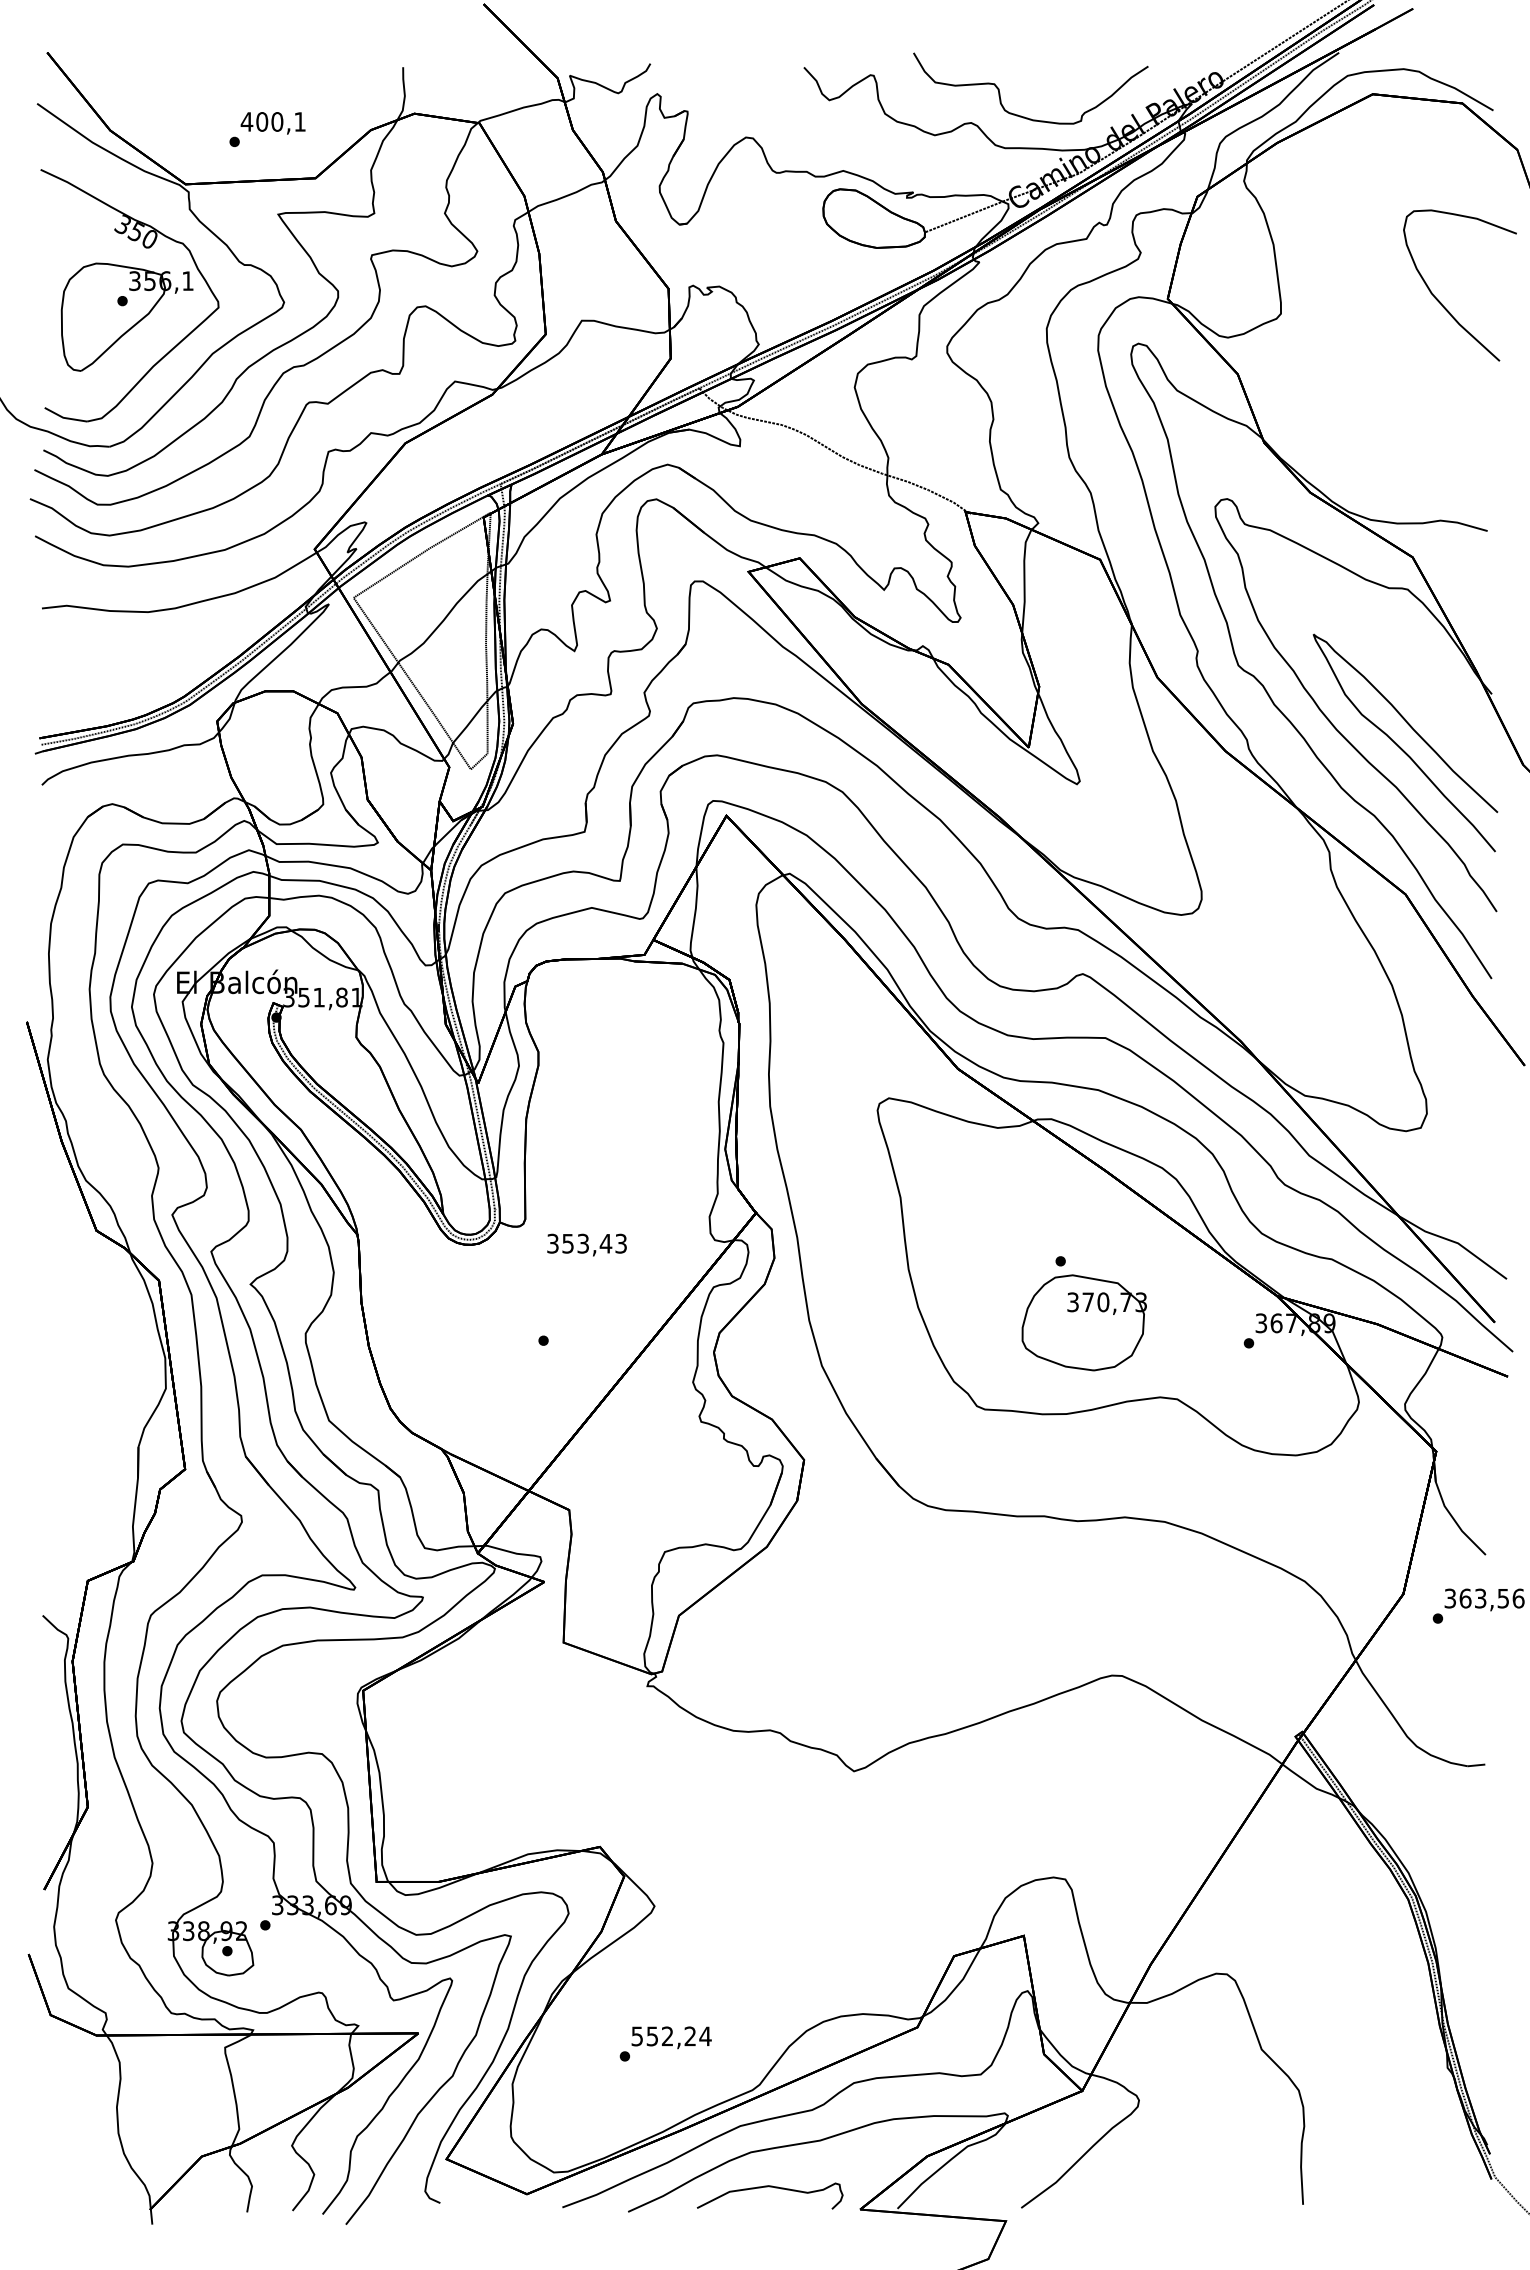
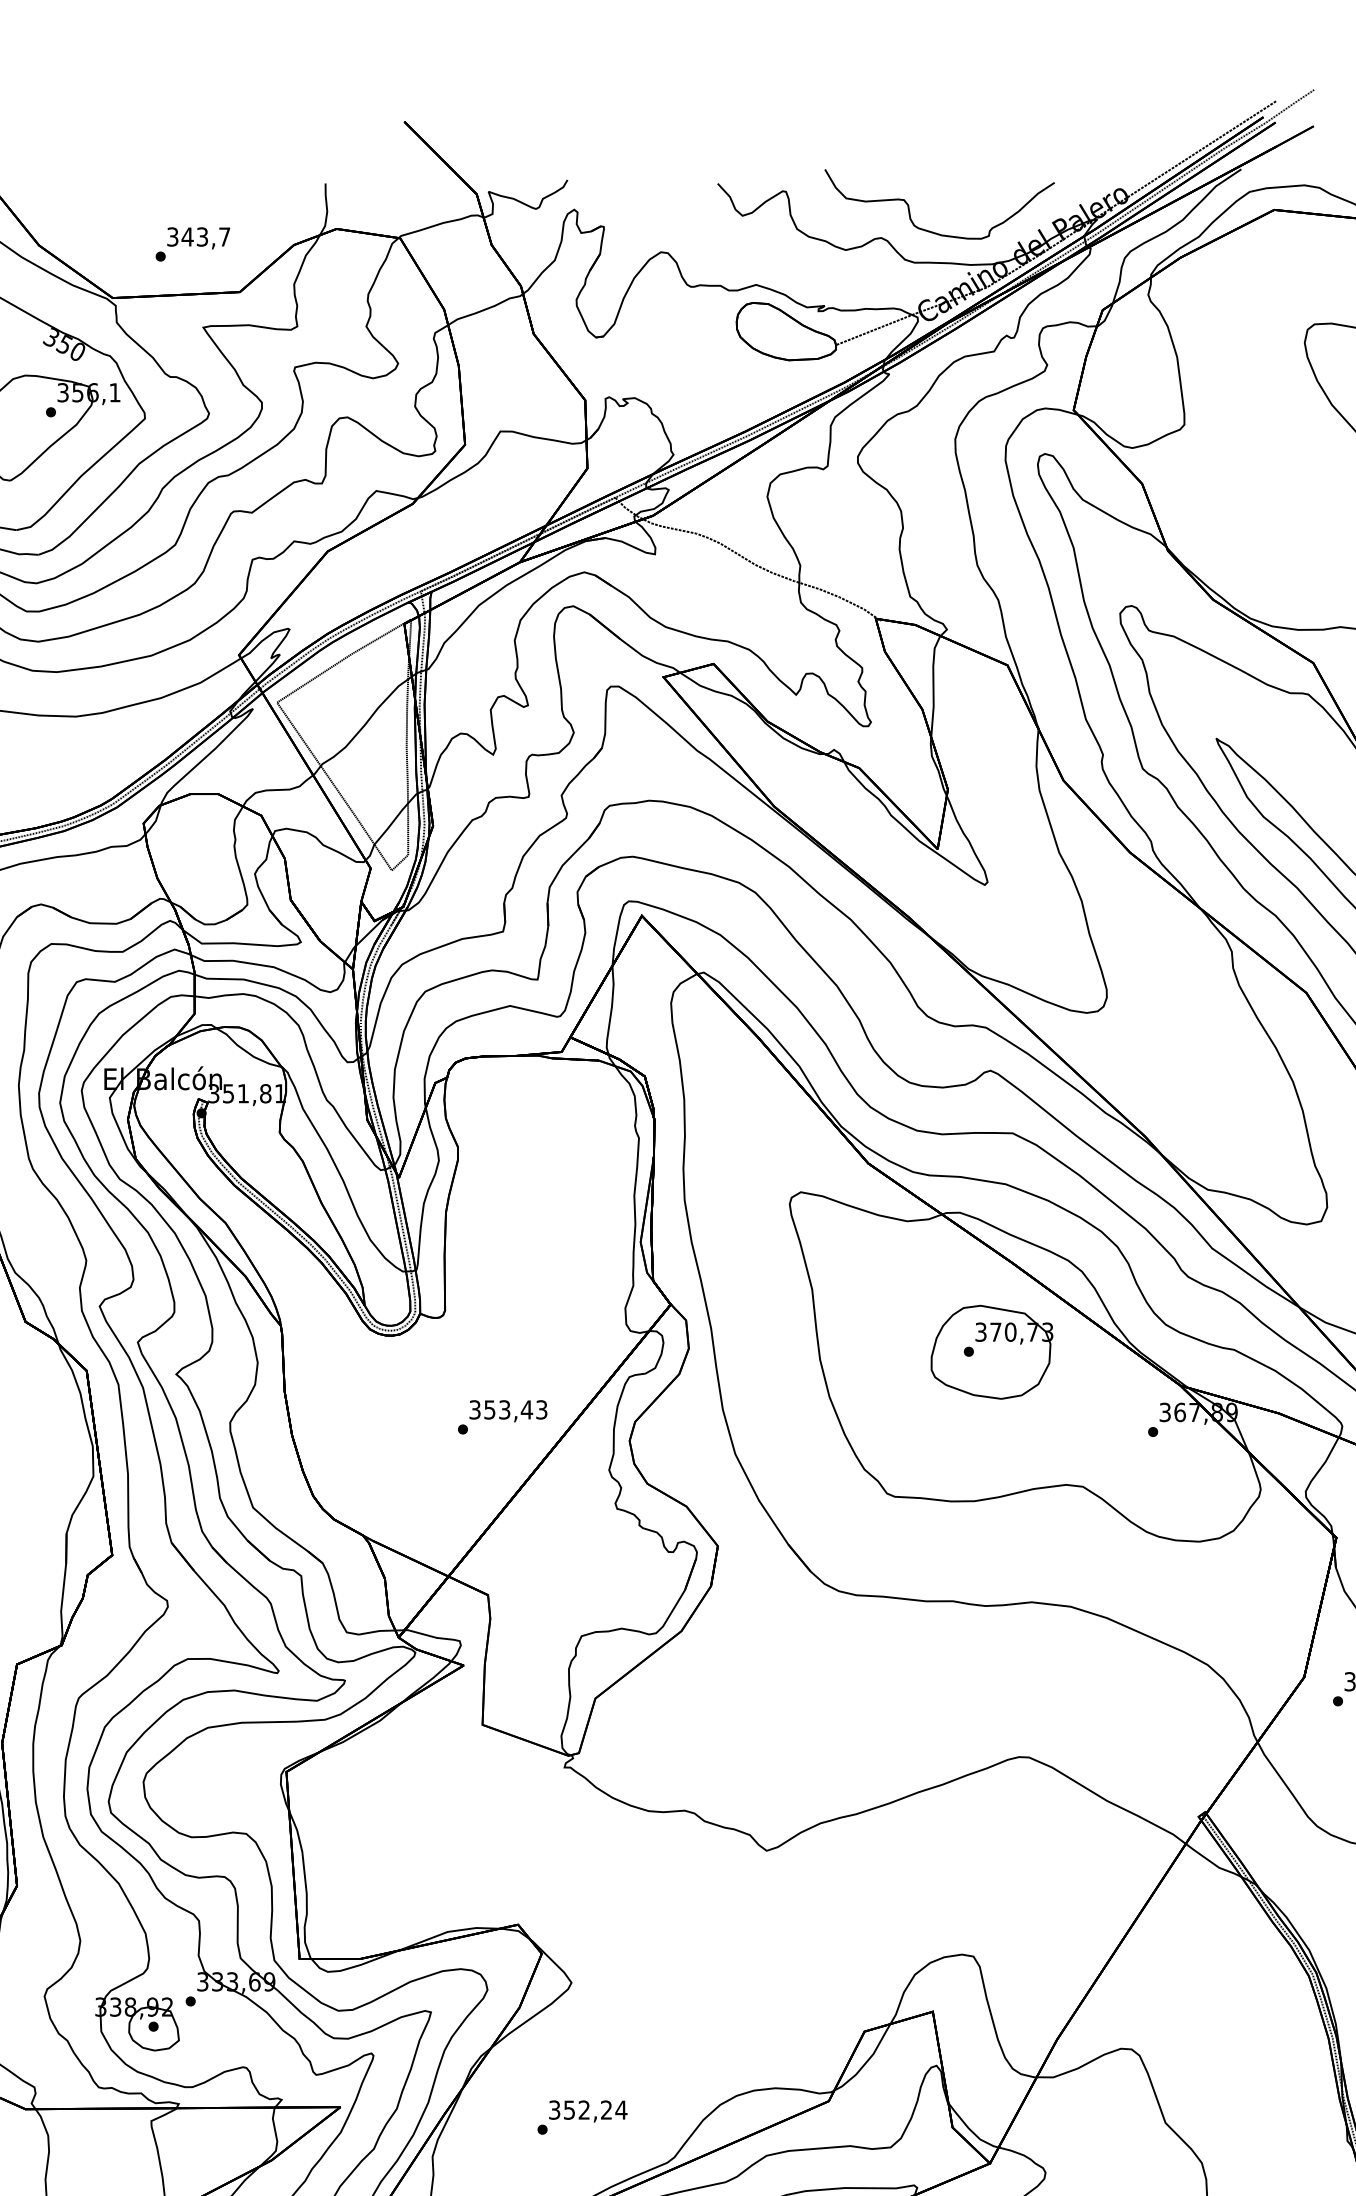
text: (272, 121) -> (197, 236), 400,1 -> 343,7
text: (586, 1244) -> (507, 1410), moved
part: (1083, 1322) -> (991, 1351), moved
text: (637, 2035) -> (554, 2109), 552,24 -> 352,24

